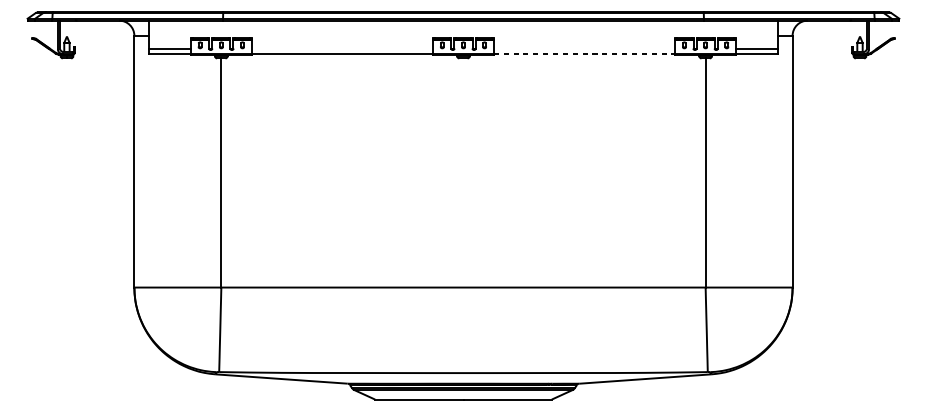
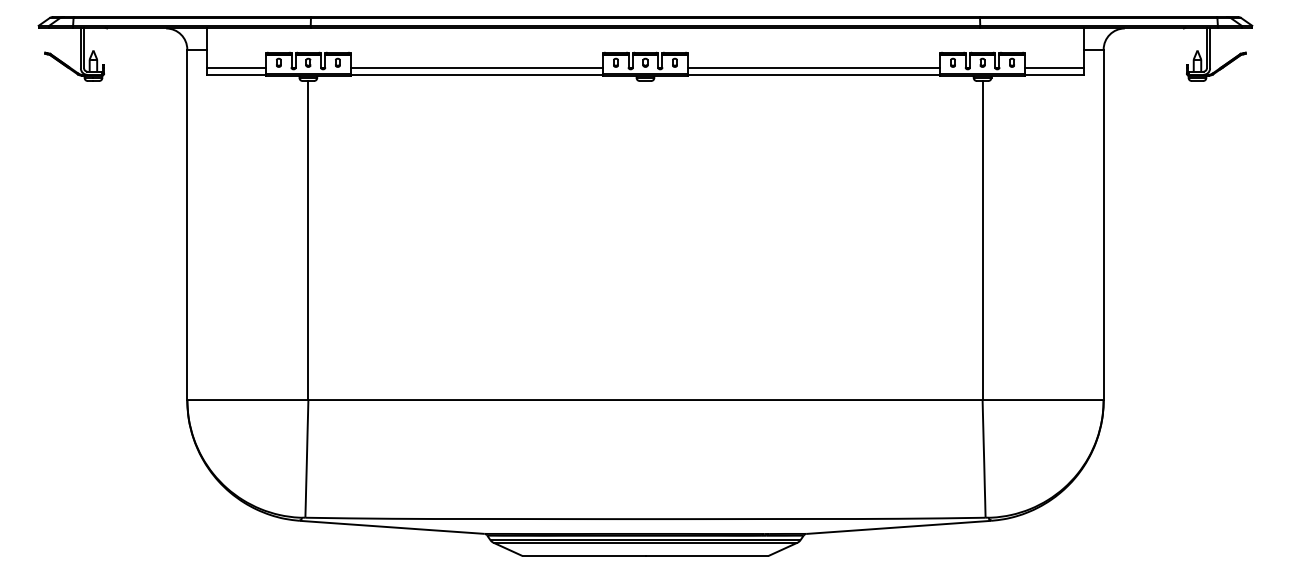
line: (342, 49) -> (476, 68), added
line: (584, 49) -> (813, 68), added
line: (584, 53) -> (814, 74), dashed -> solid

